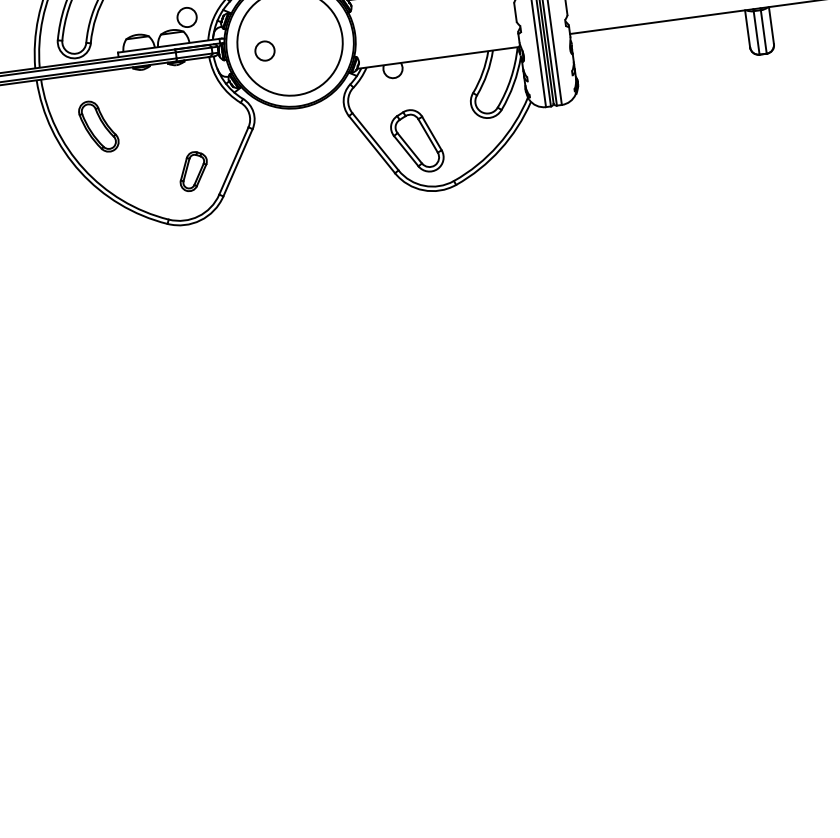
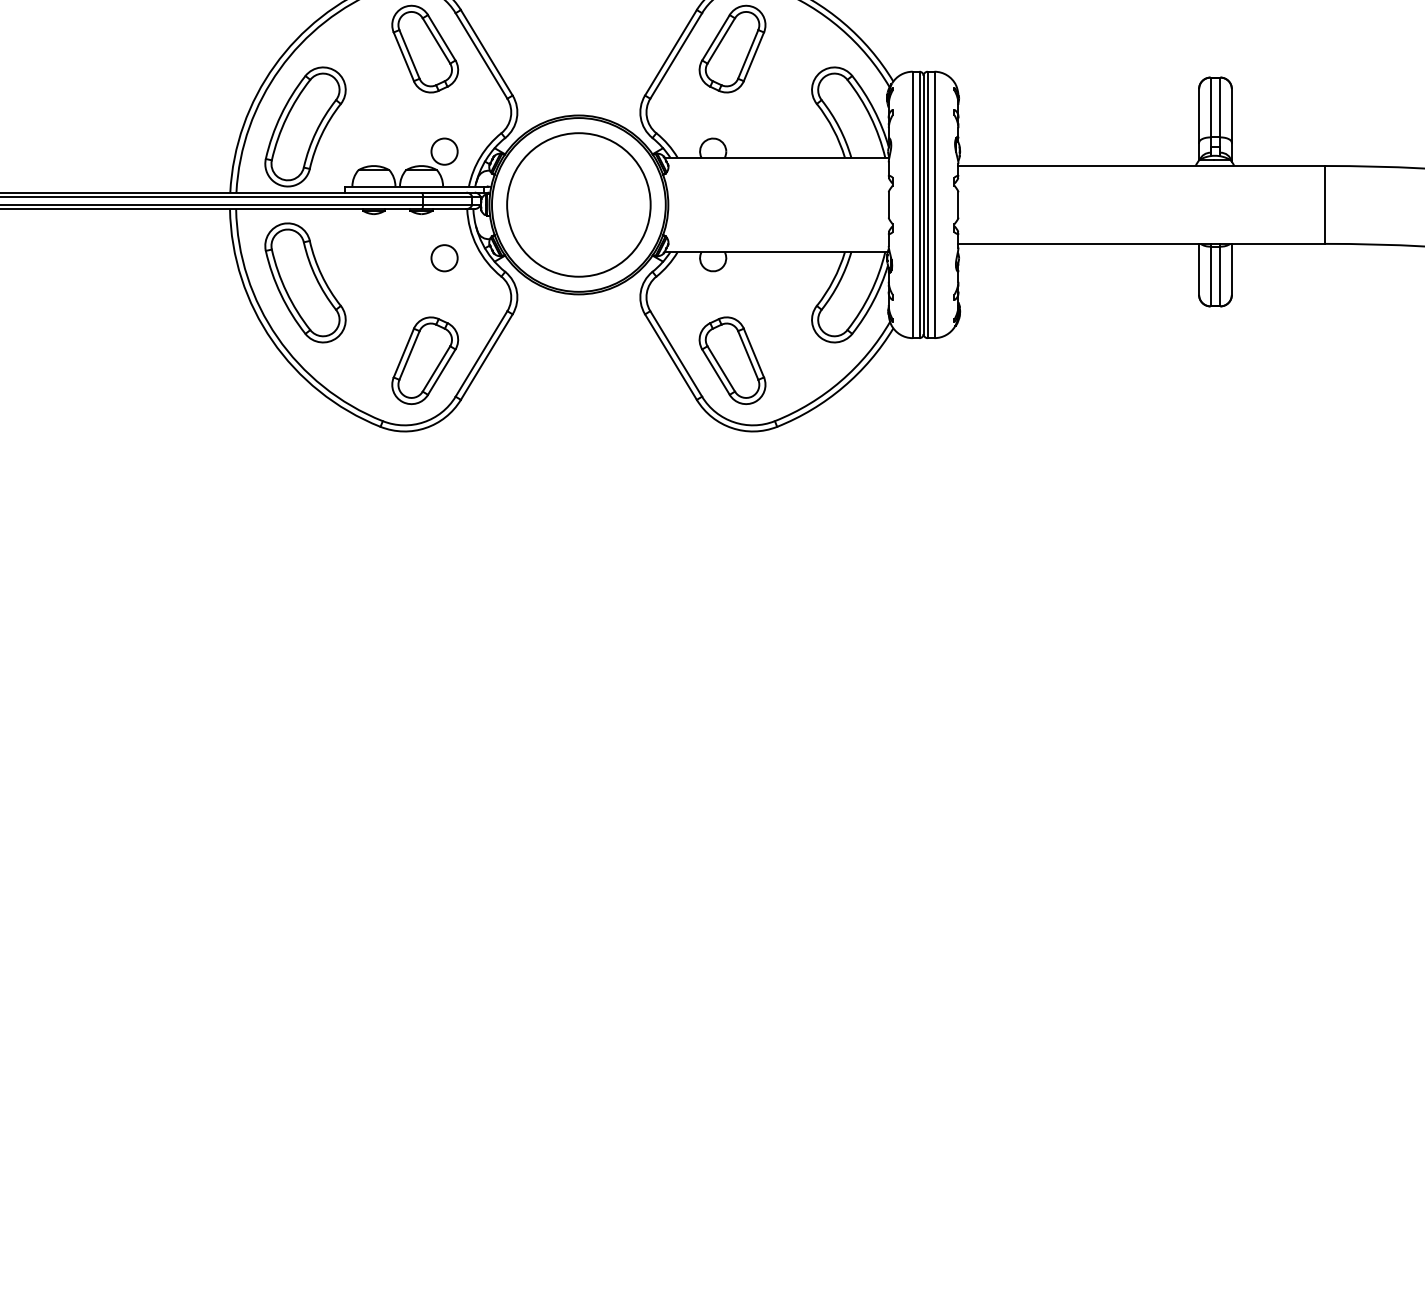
circle: (264, 51) -> (444, 258), moved
part: (98, 126) -> (305, 282), size x1.67
part: (193, 171) -> (425, 360), size x1.67

